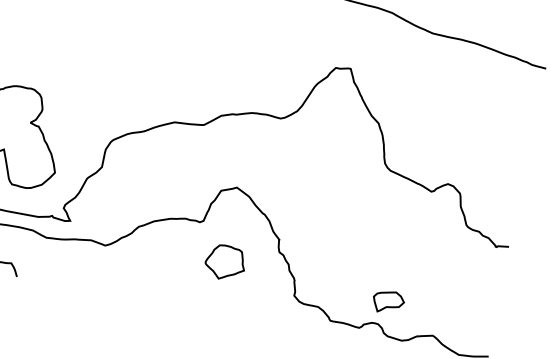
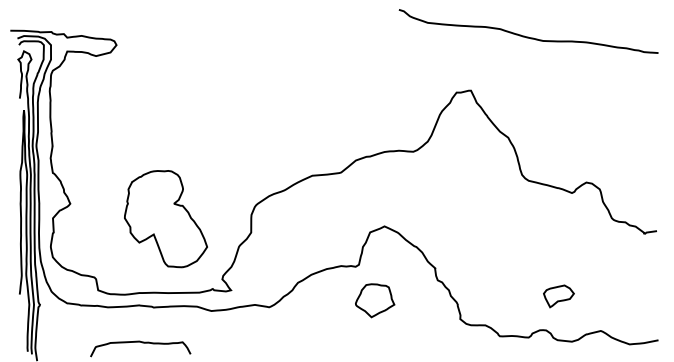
part: (226, 262) -> (375, 300), moved
part: (387, 302) -> (558, 296), moved

